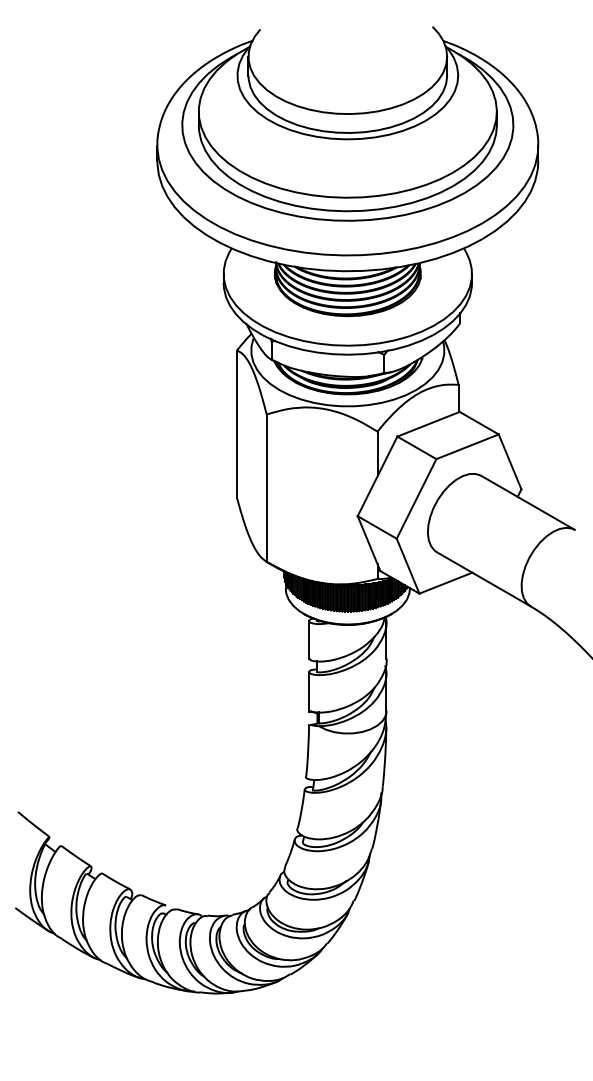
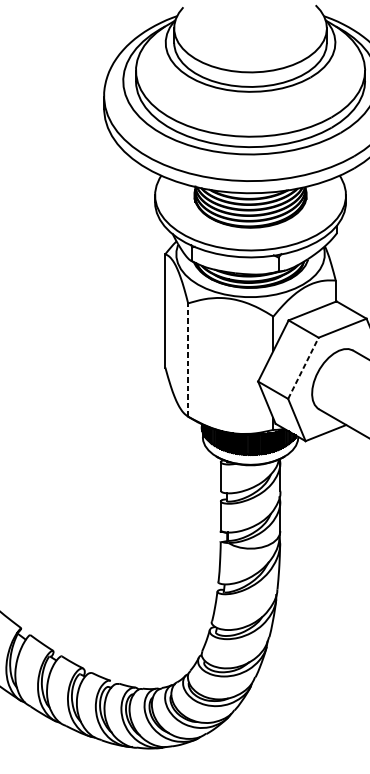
line: (266, 488) -> (188, 360), solid -> dashed
line: (416, 498) -> (303, 367), solid -> dashed

